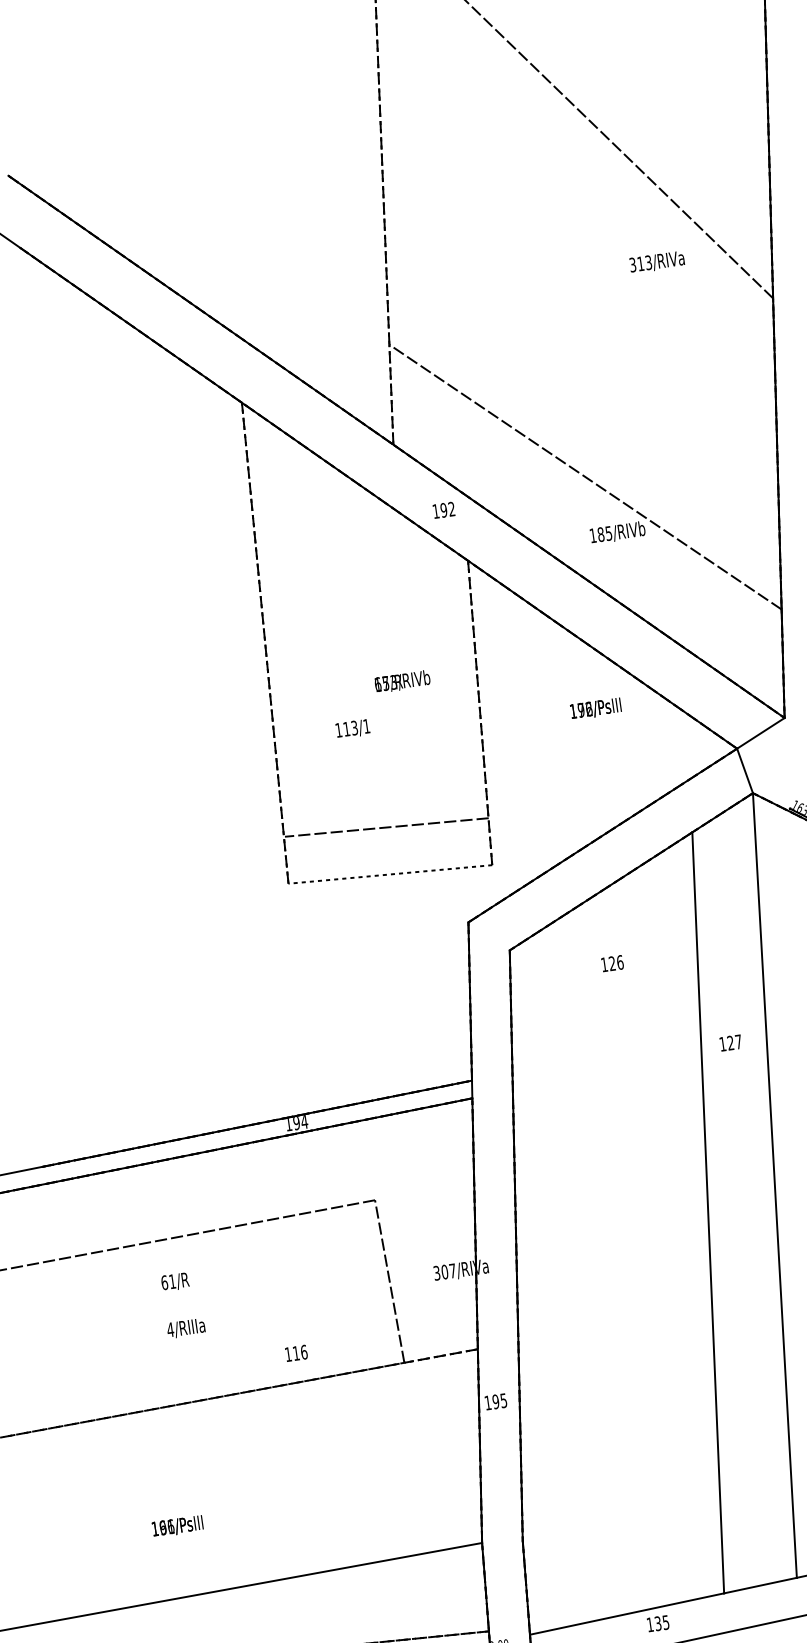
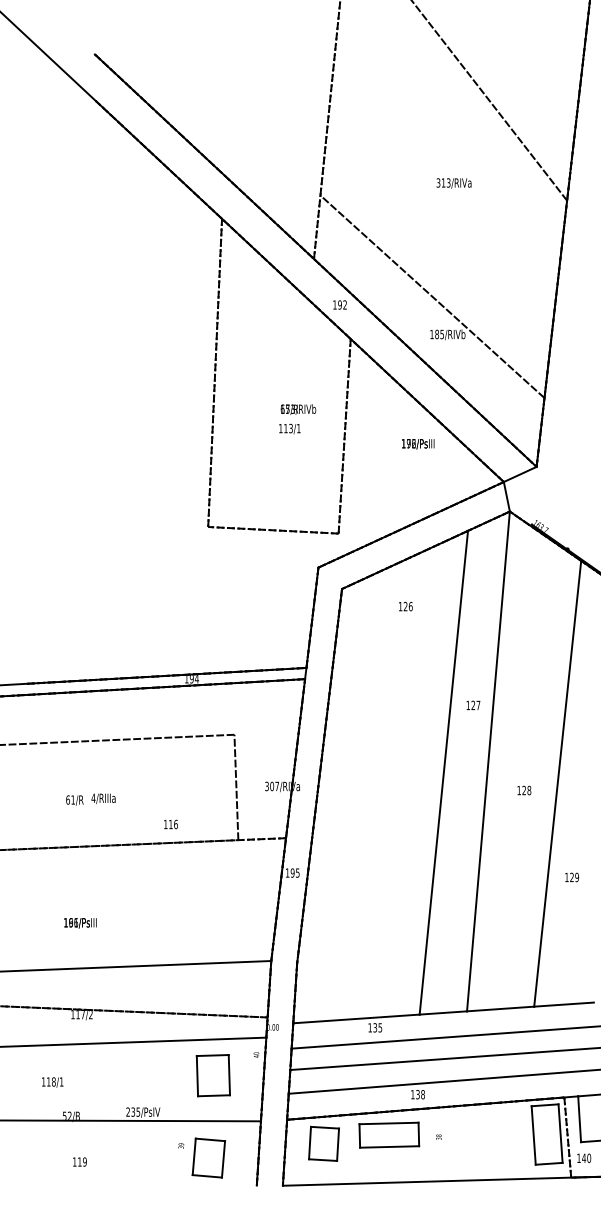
text: (656, 262) -> (453, 183), moved
text: (352, 728) -> (289, 428), moved
line: (387, 827) -> (273, 530), moved
text: (730, 1043) -> (473, 705), moved
text: (174, 1282) -> (74, 800), moved

